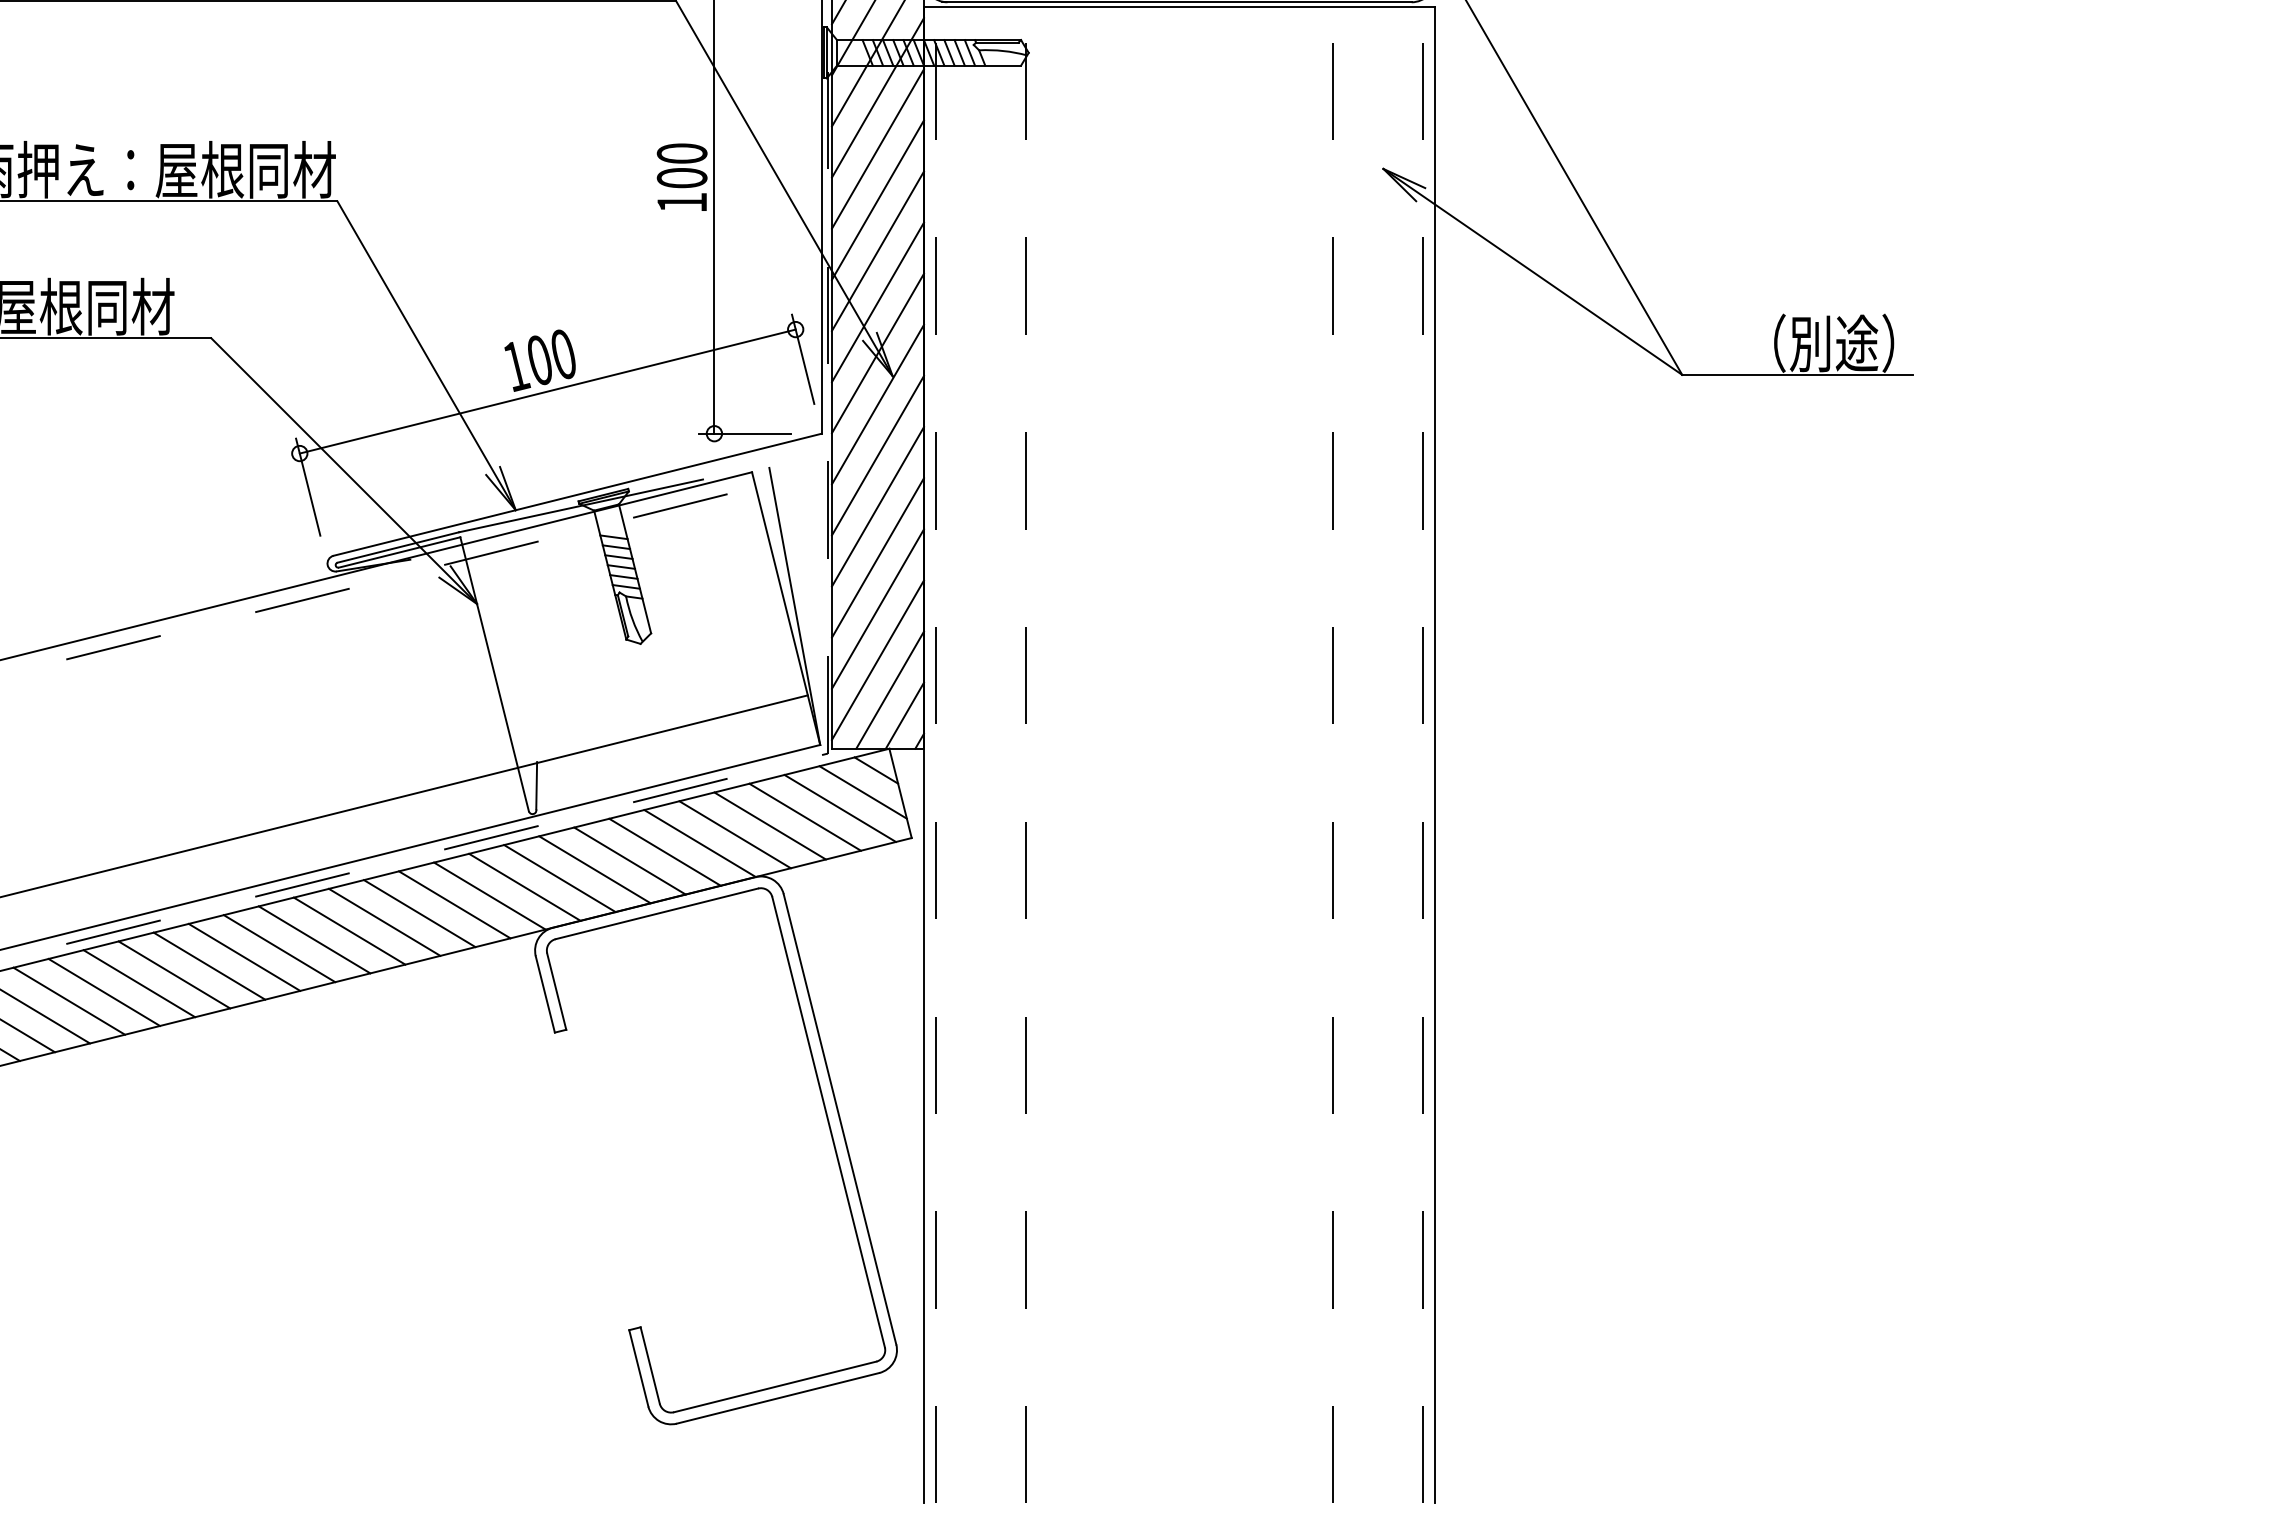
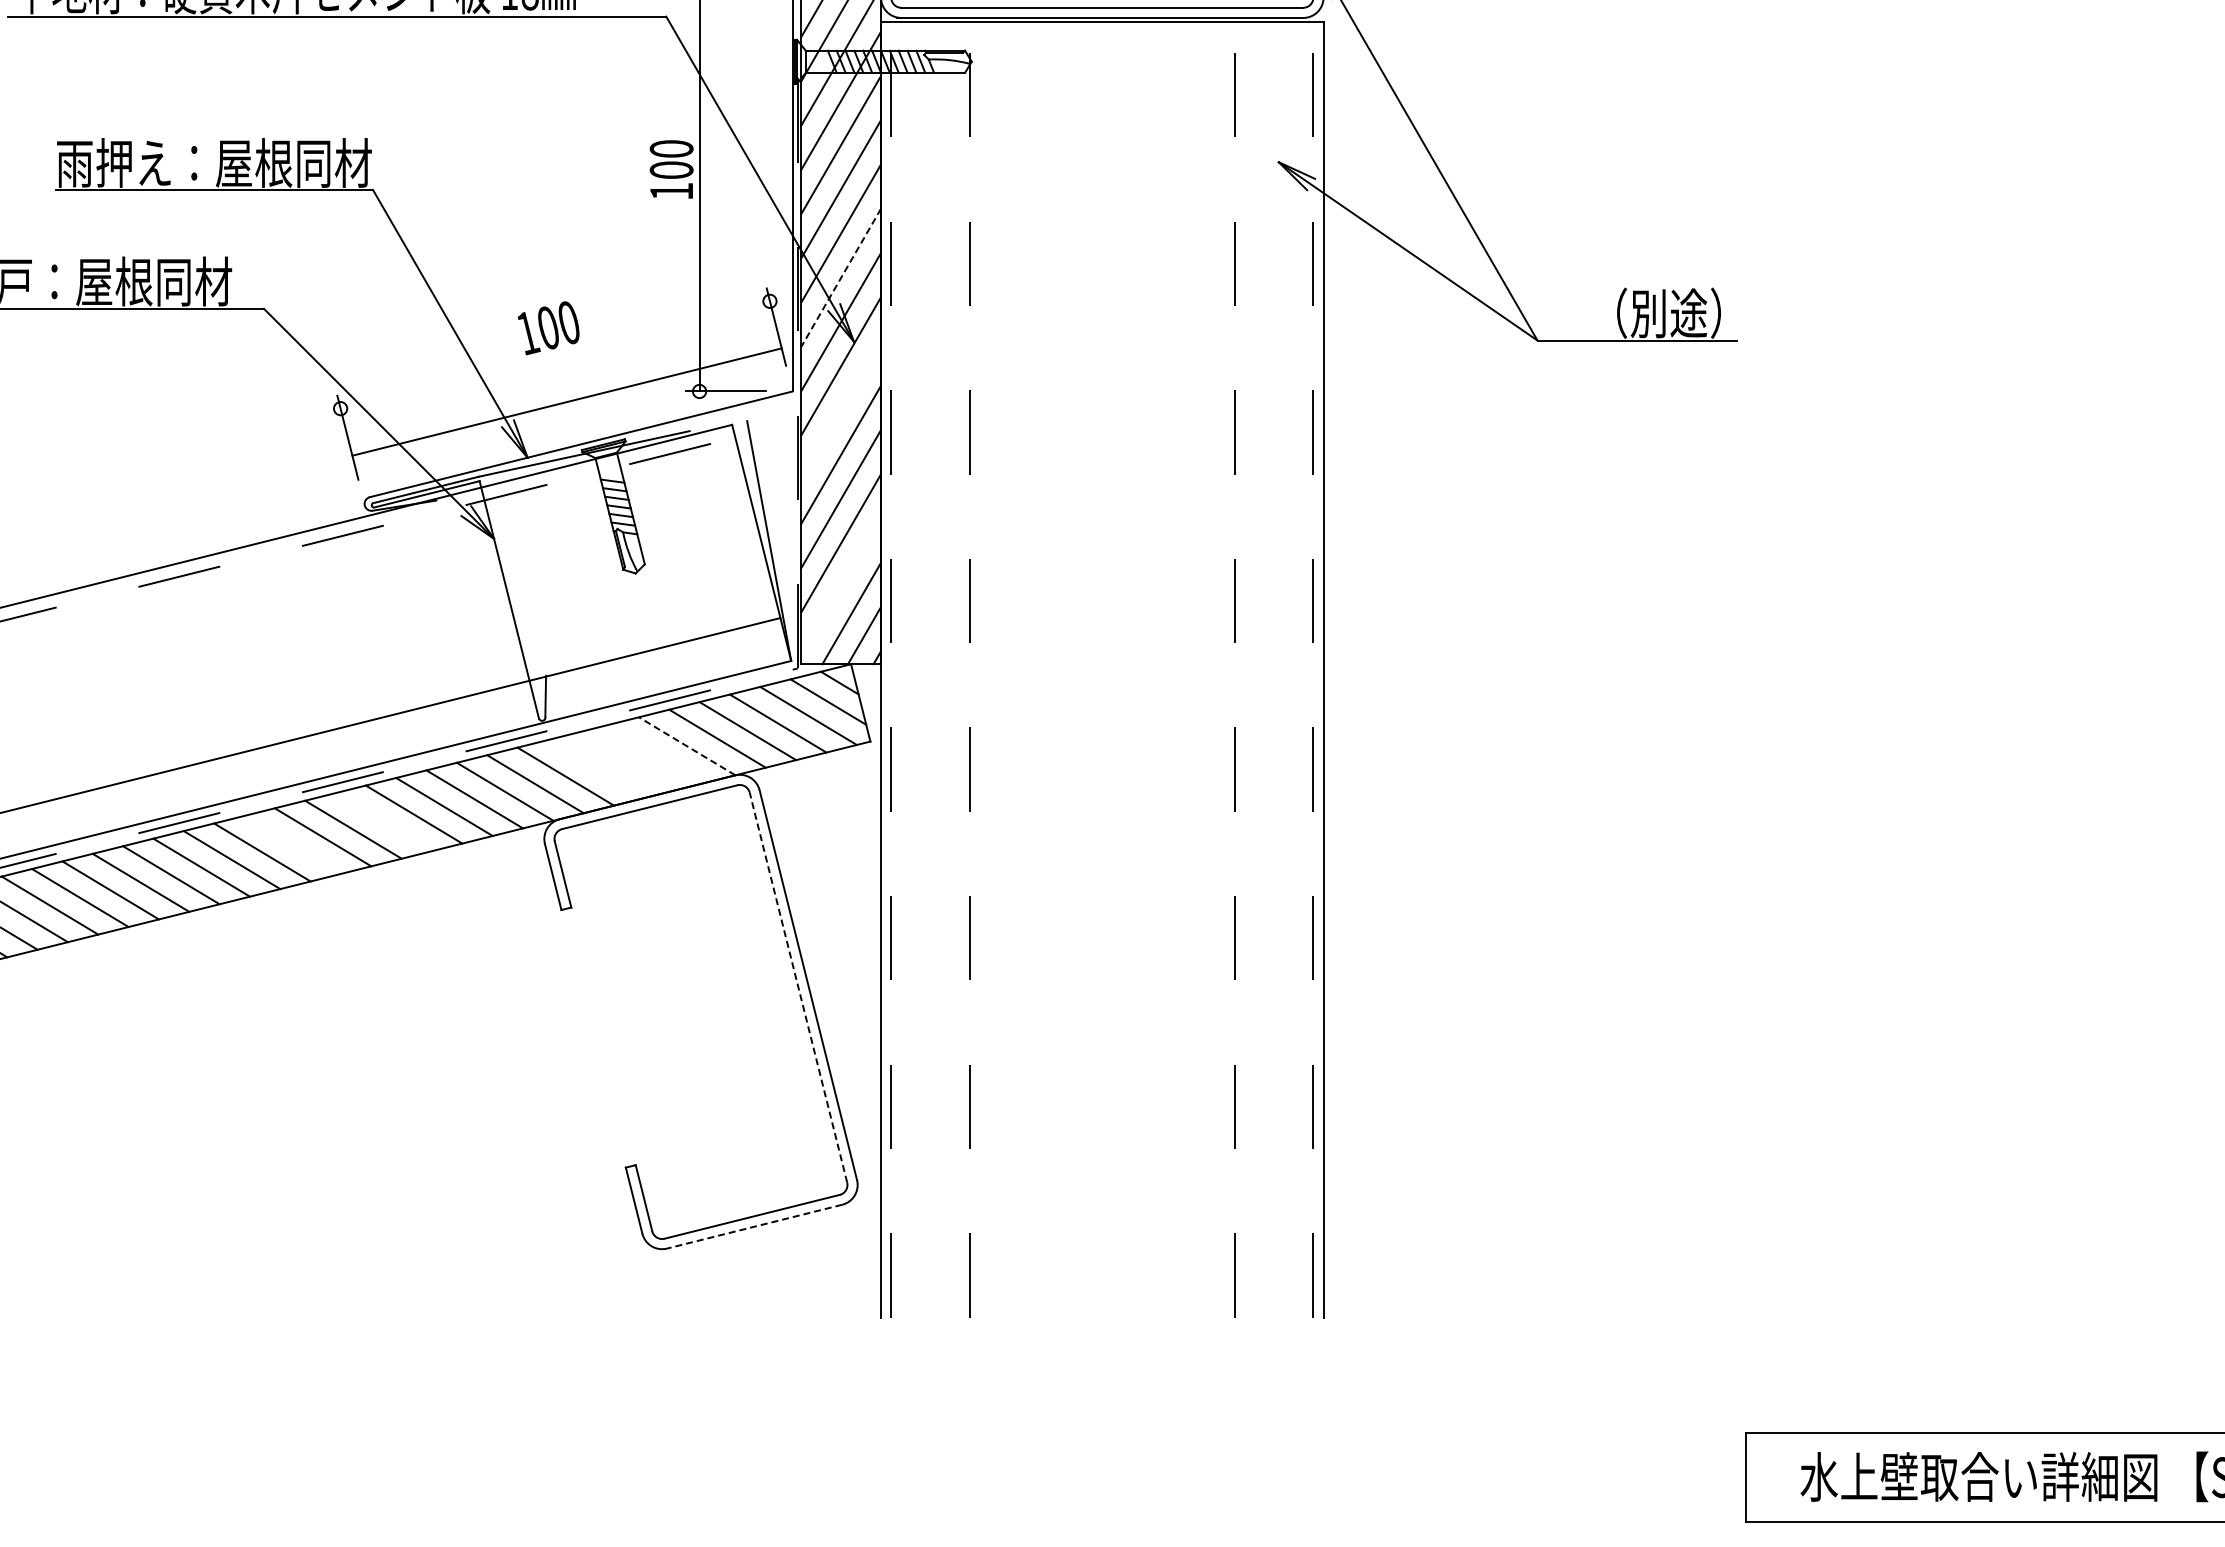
line: (878, 302) -> (841, 277), solid -> dashed
line: (546, 390) -> (566, 401), moved
line: (878, 455) -> (841, 410), removed
line: (878, 660) -> (841, 587), removed
line: (699, 843) -> (686, 746), solid -> dashed
line: (664, 851) -> (656, 753), removed
line: (629, 861) -> (626, 761), removed
line: (594, 870) -> (595, 769), removed
line: (349, 931) -> (383, 822), removed
line: (244, 956) -> (292, 844), removed
line: (828, 1122) -> (798, 987), solid -> dashed
line: (777, 1398) -> (754, 1226), solid -> dashed

